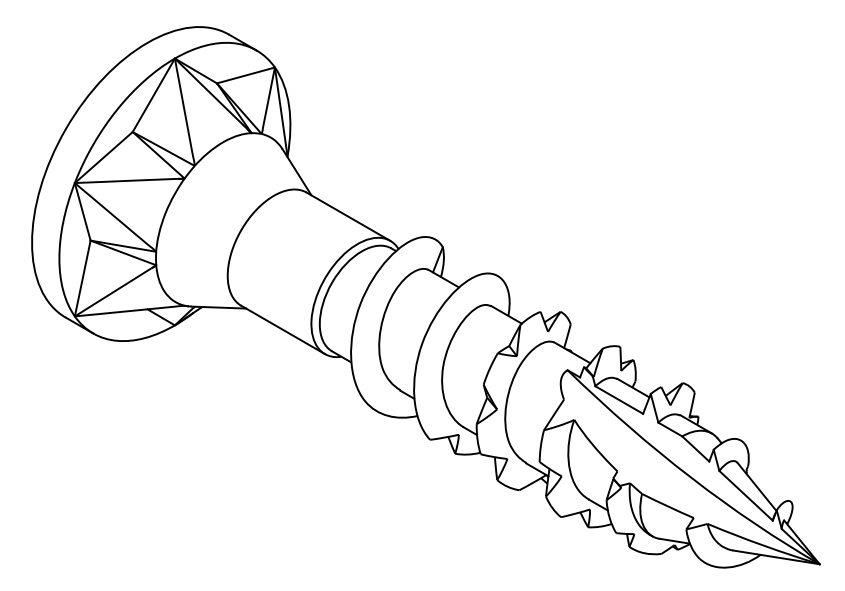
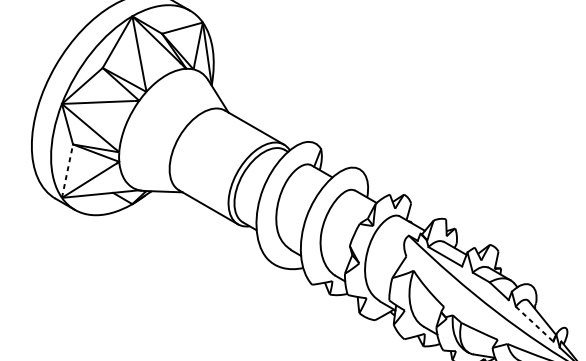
line: (82, 278) -> (67, 171), solid -> dashed
line: (746, 496) -> (534, 324), solid -> dashed

